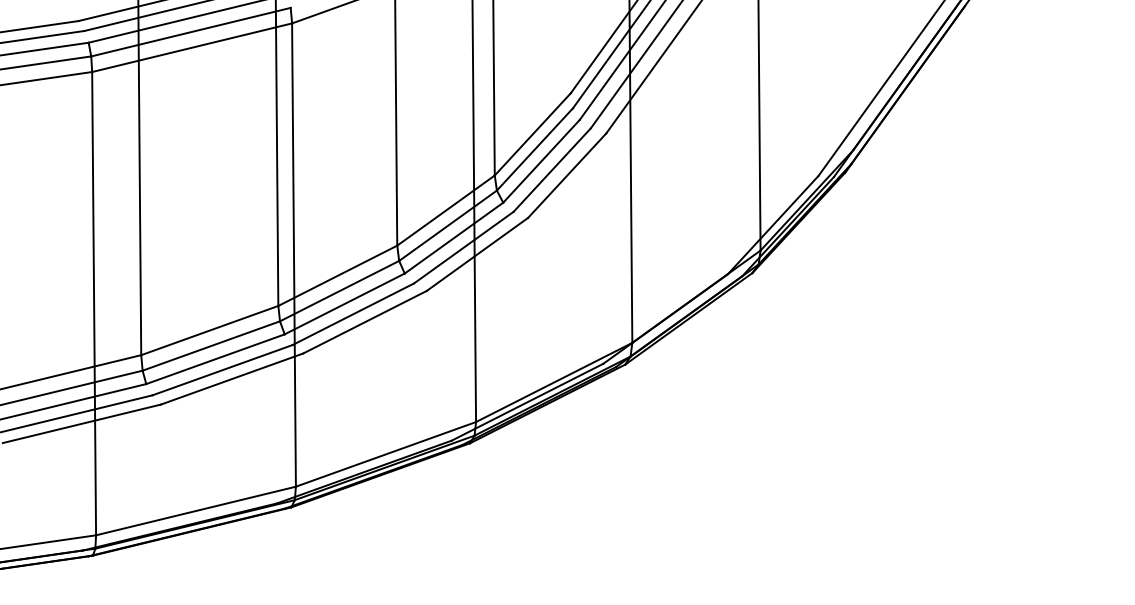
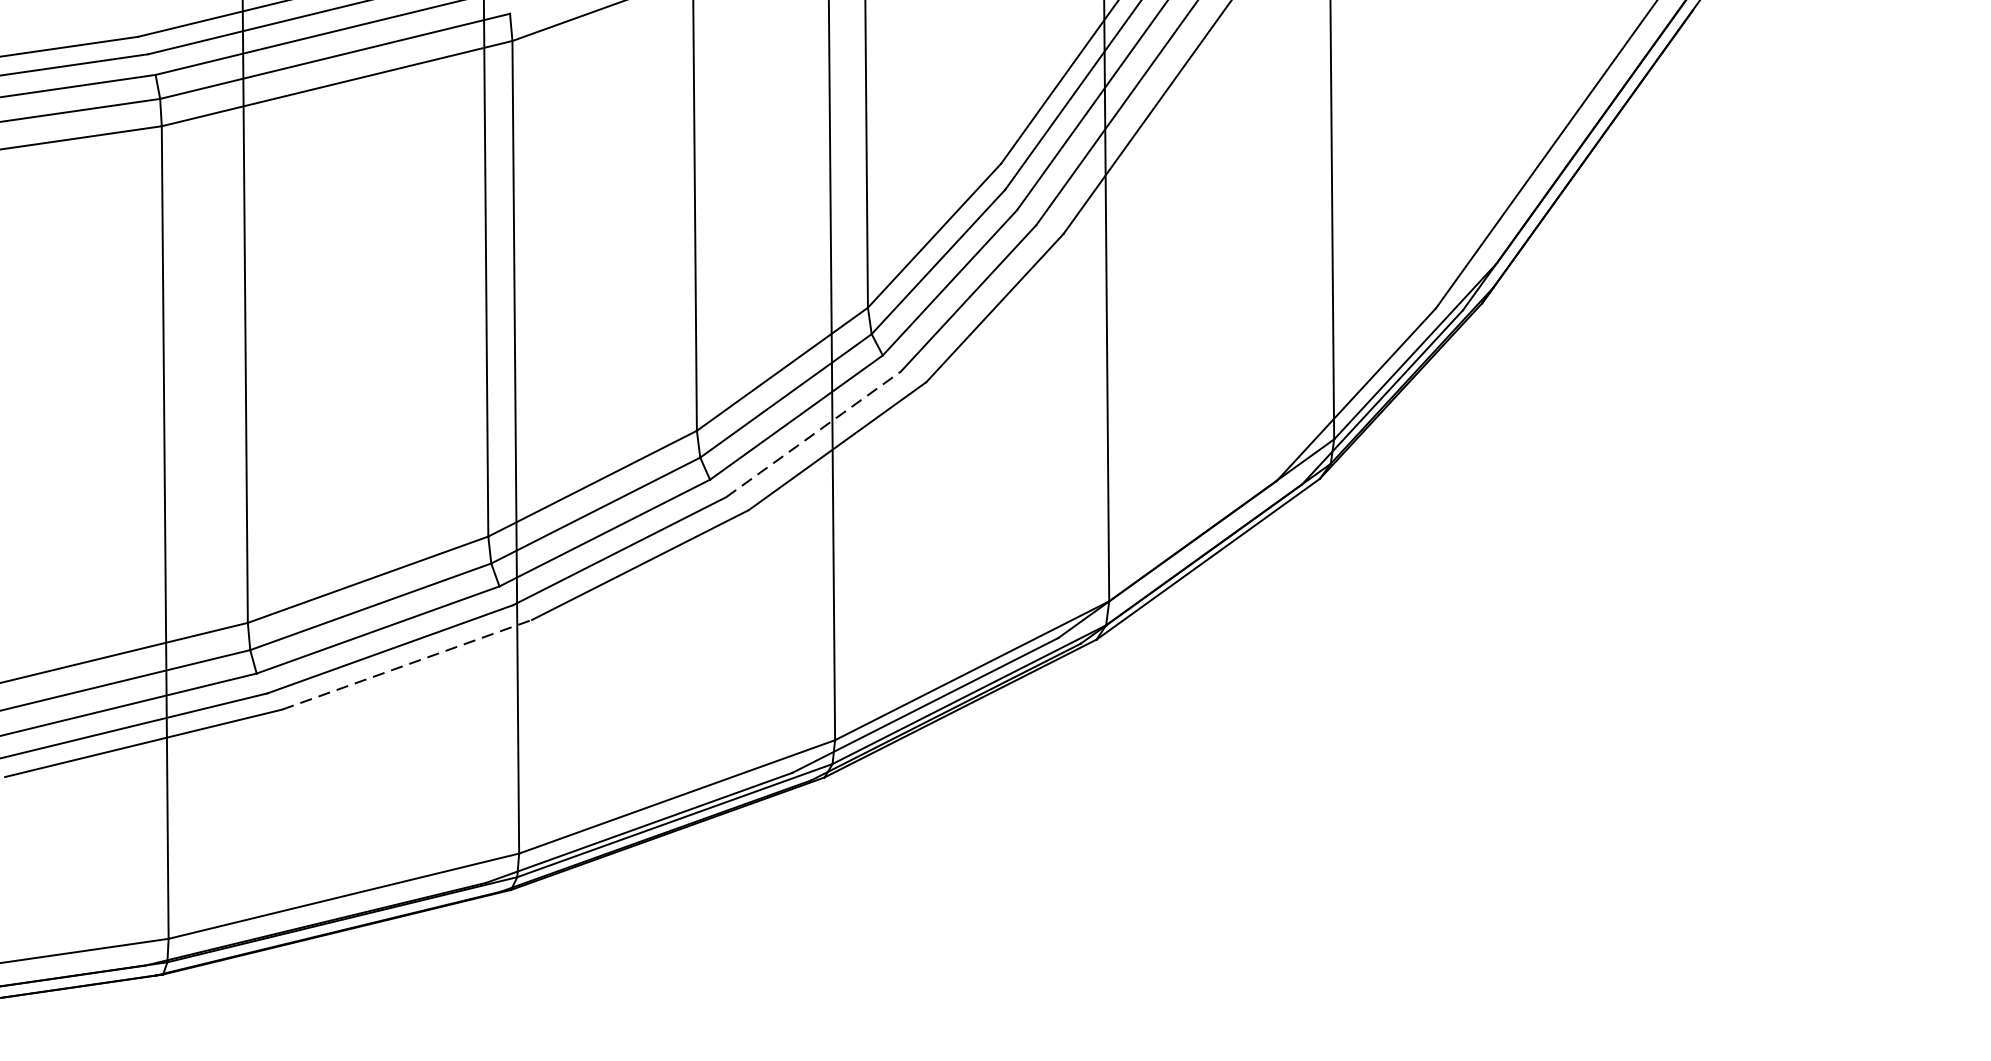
line: (464, 247) -> (814, 434), solid -> dashed
line: (232, 379) -> (407, 665), solid -> dashed

